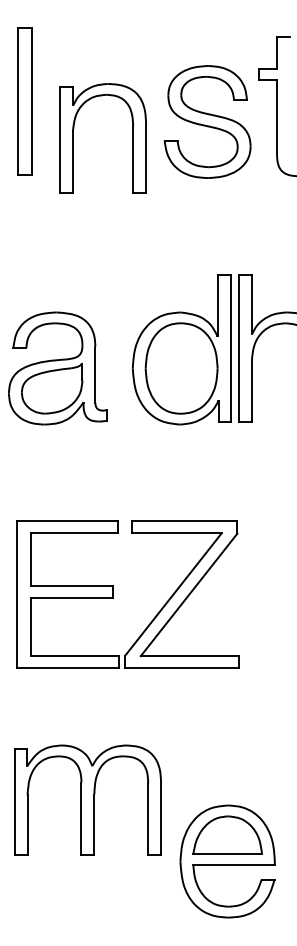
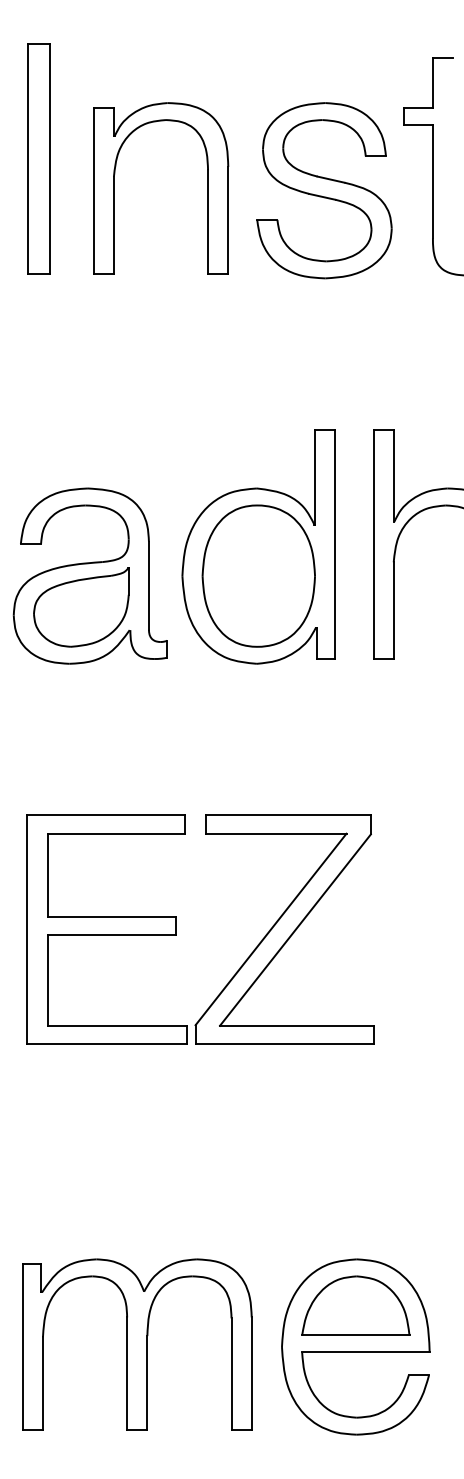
part: (73, 138) -> (114, 188), moved
part: (181, 349) -> (258, 546), moved
part: (87, 799) -> (136, 1343), moved

